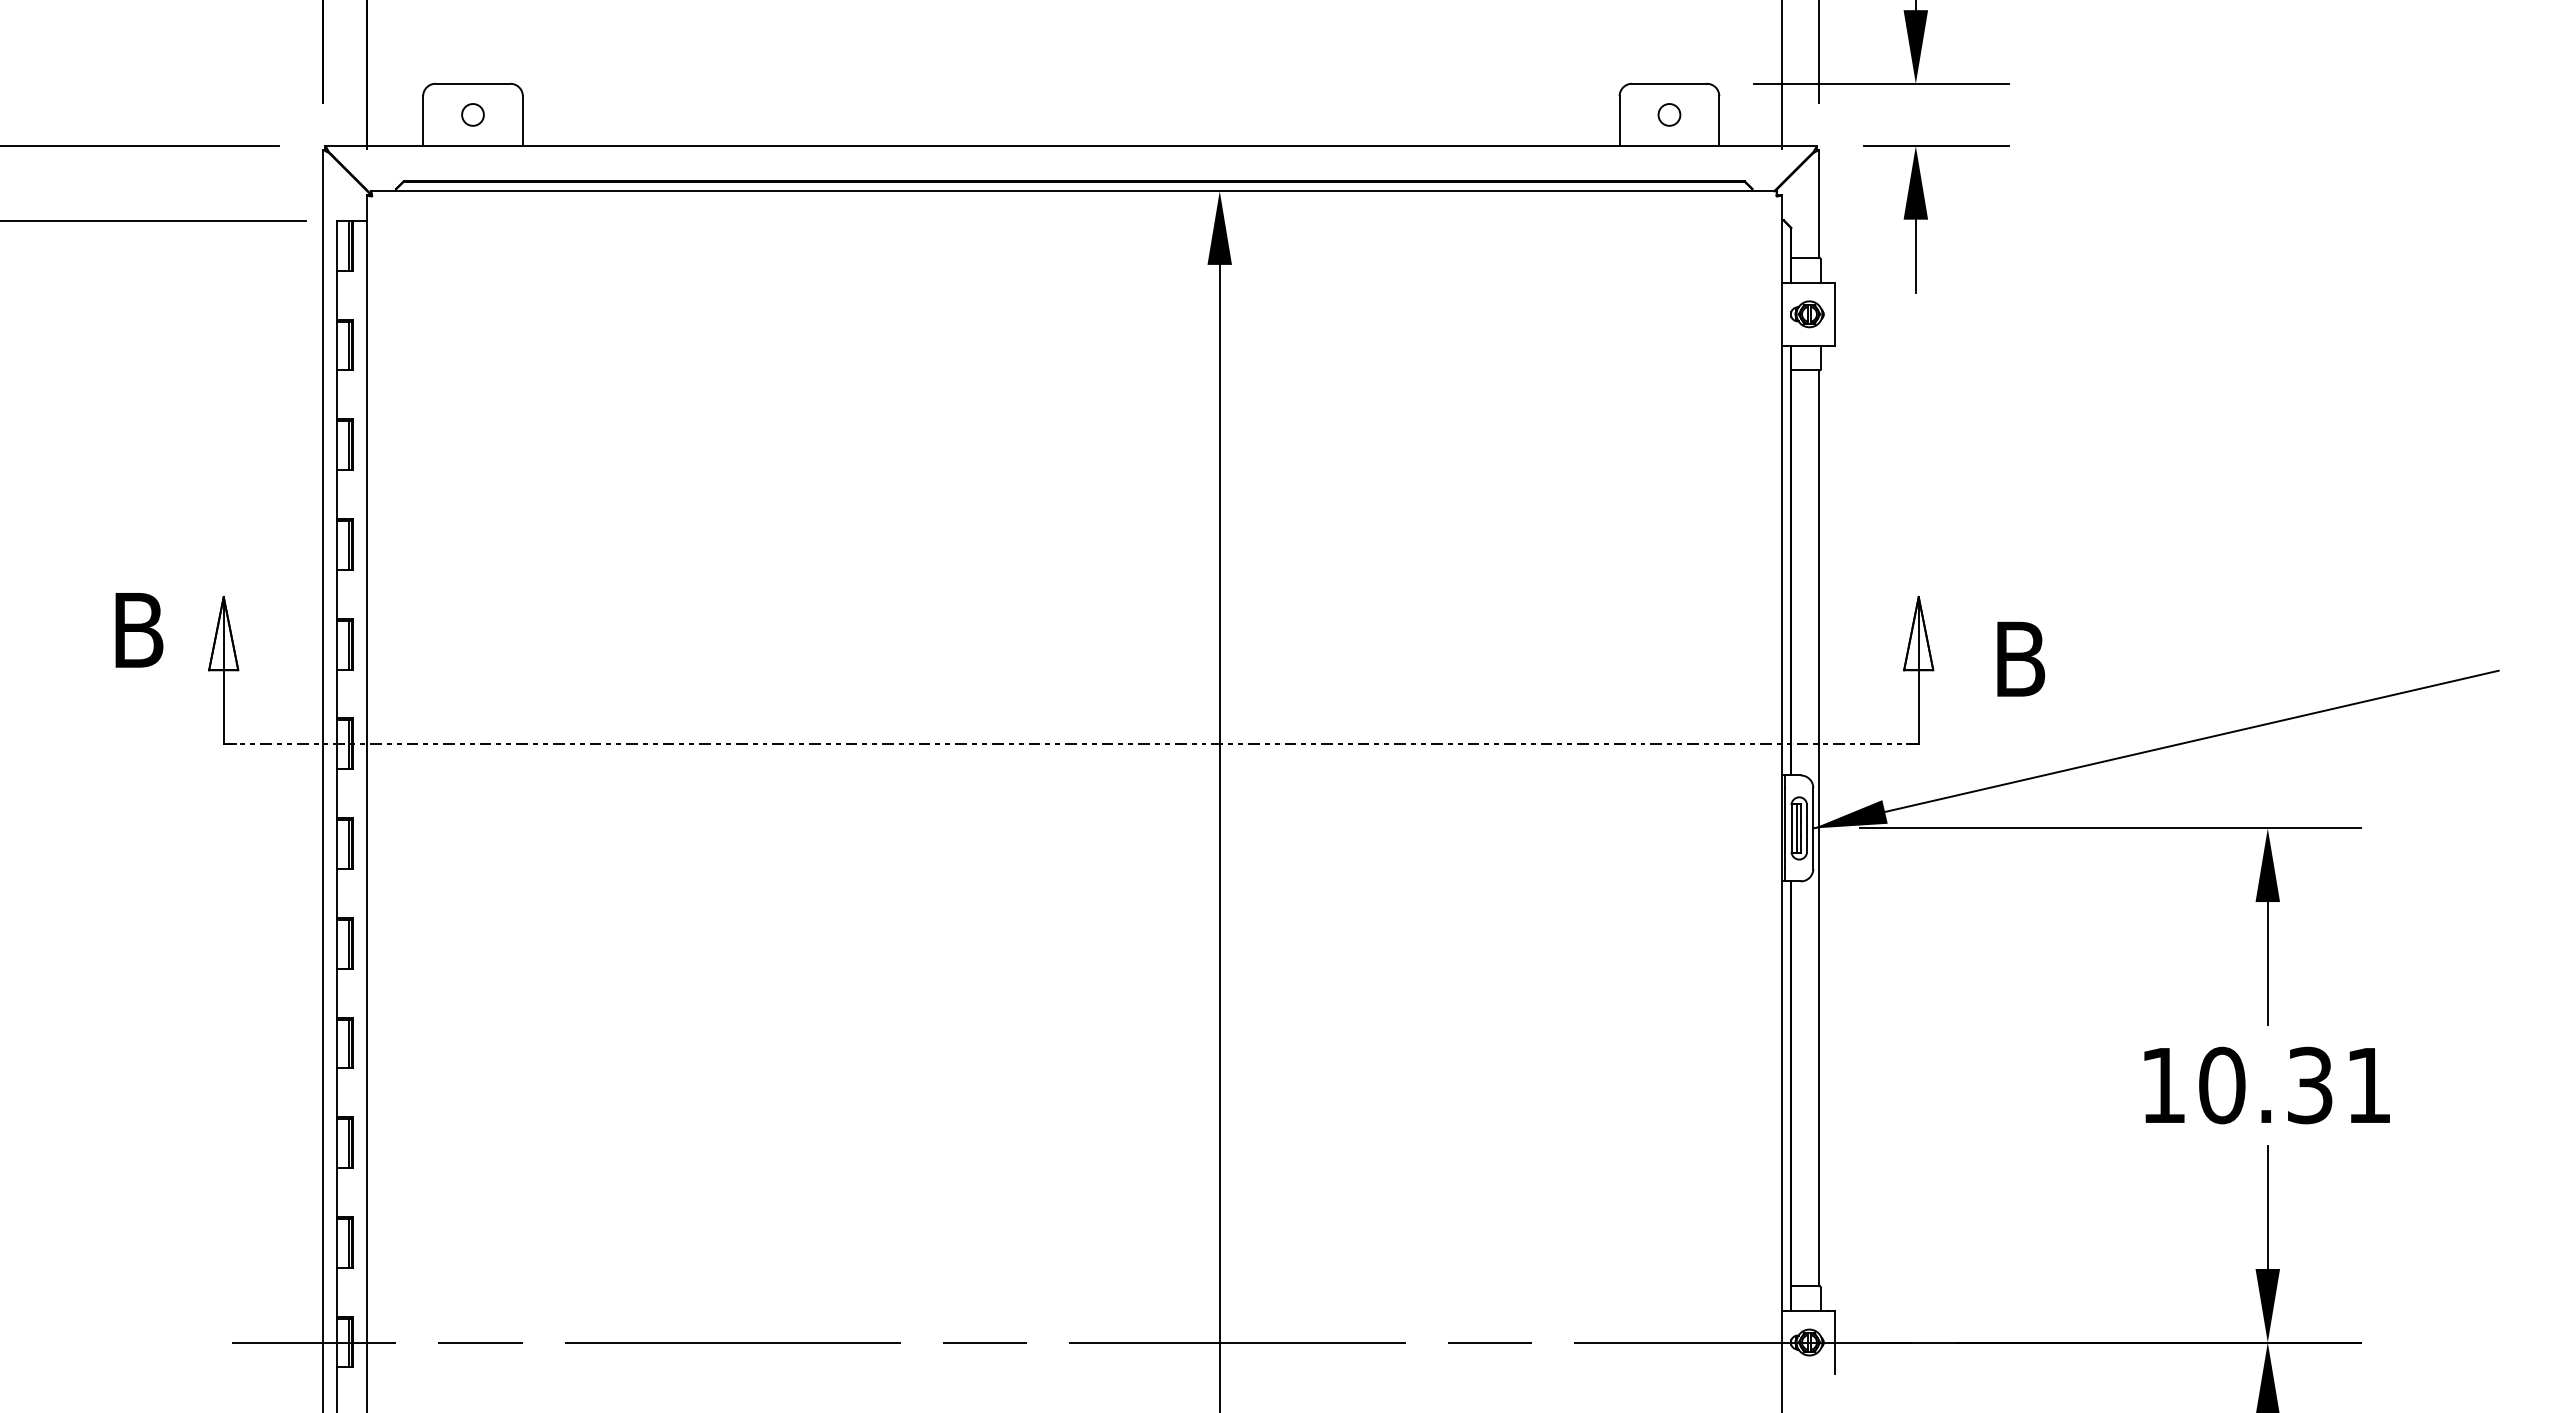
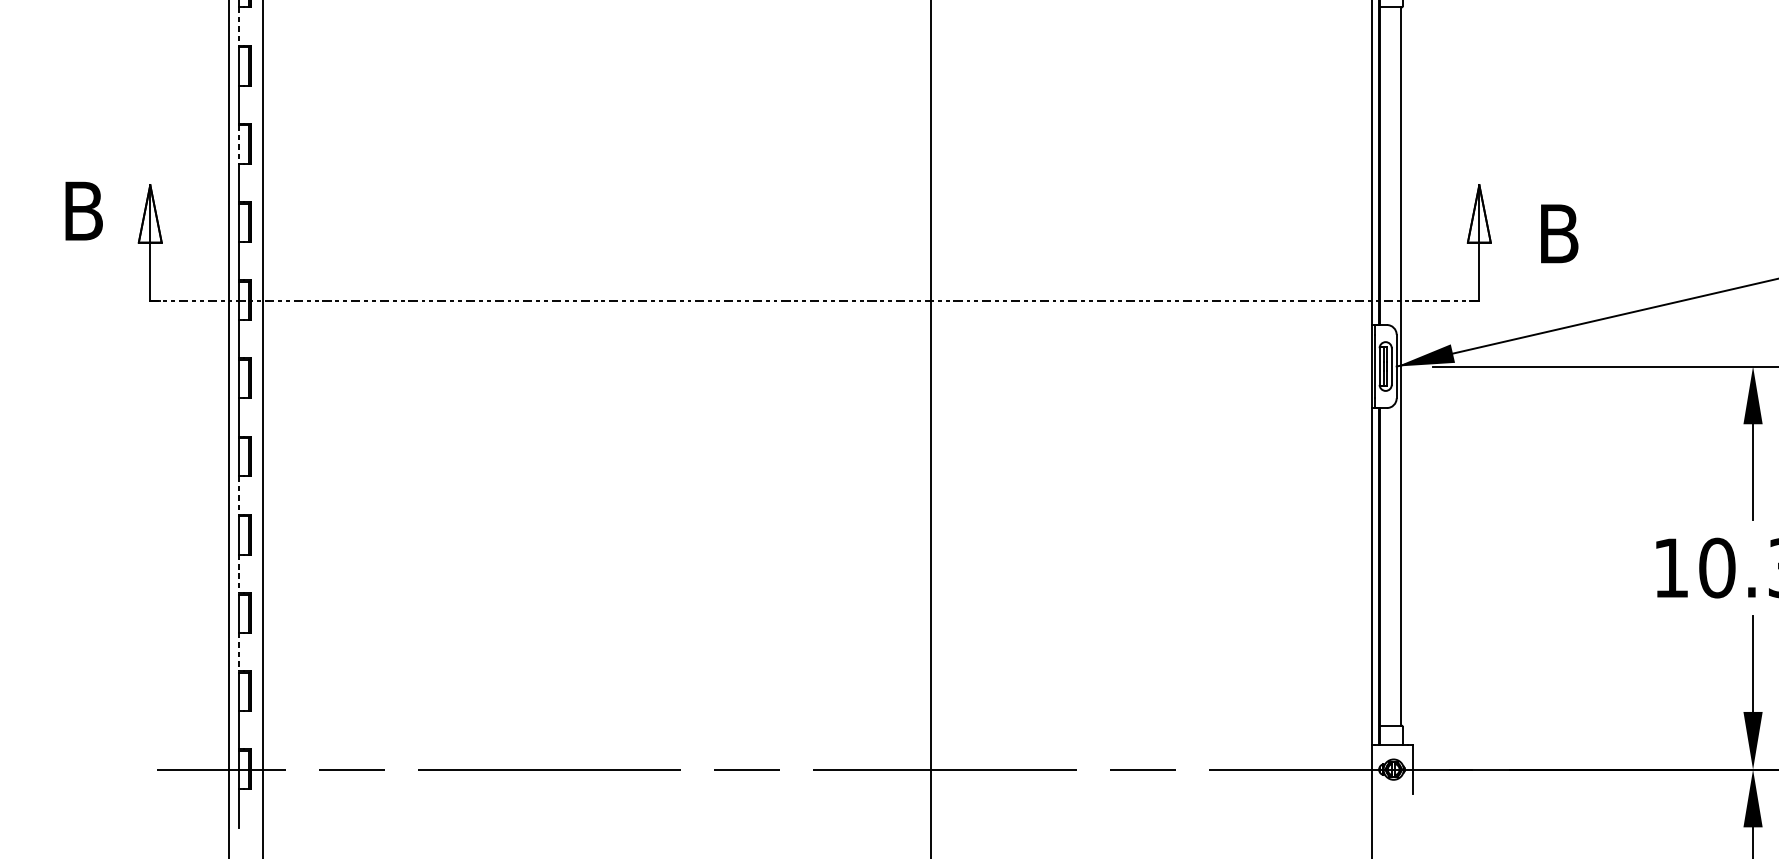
line: (336, 395) -> (238, 27), solid -> dashed
line: (336, 545) -> (238, 144), solid -> dashed
line: (336, 993) -> (238, 495), solid -> dashed
line: (336, 1093) -> (238, 574), solid -> dashed
line: (336, 1193) -> (238, 652), solid -> dashed

